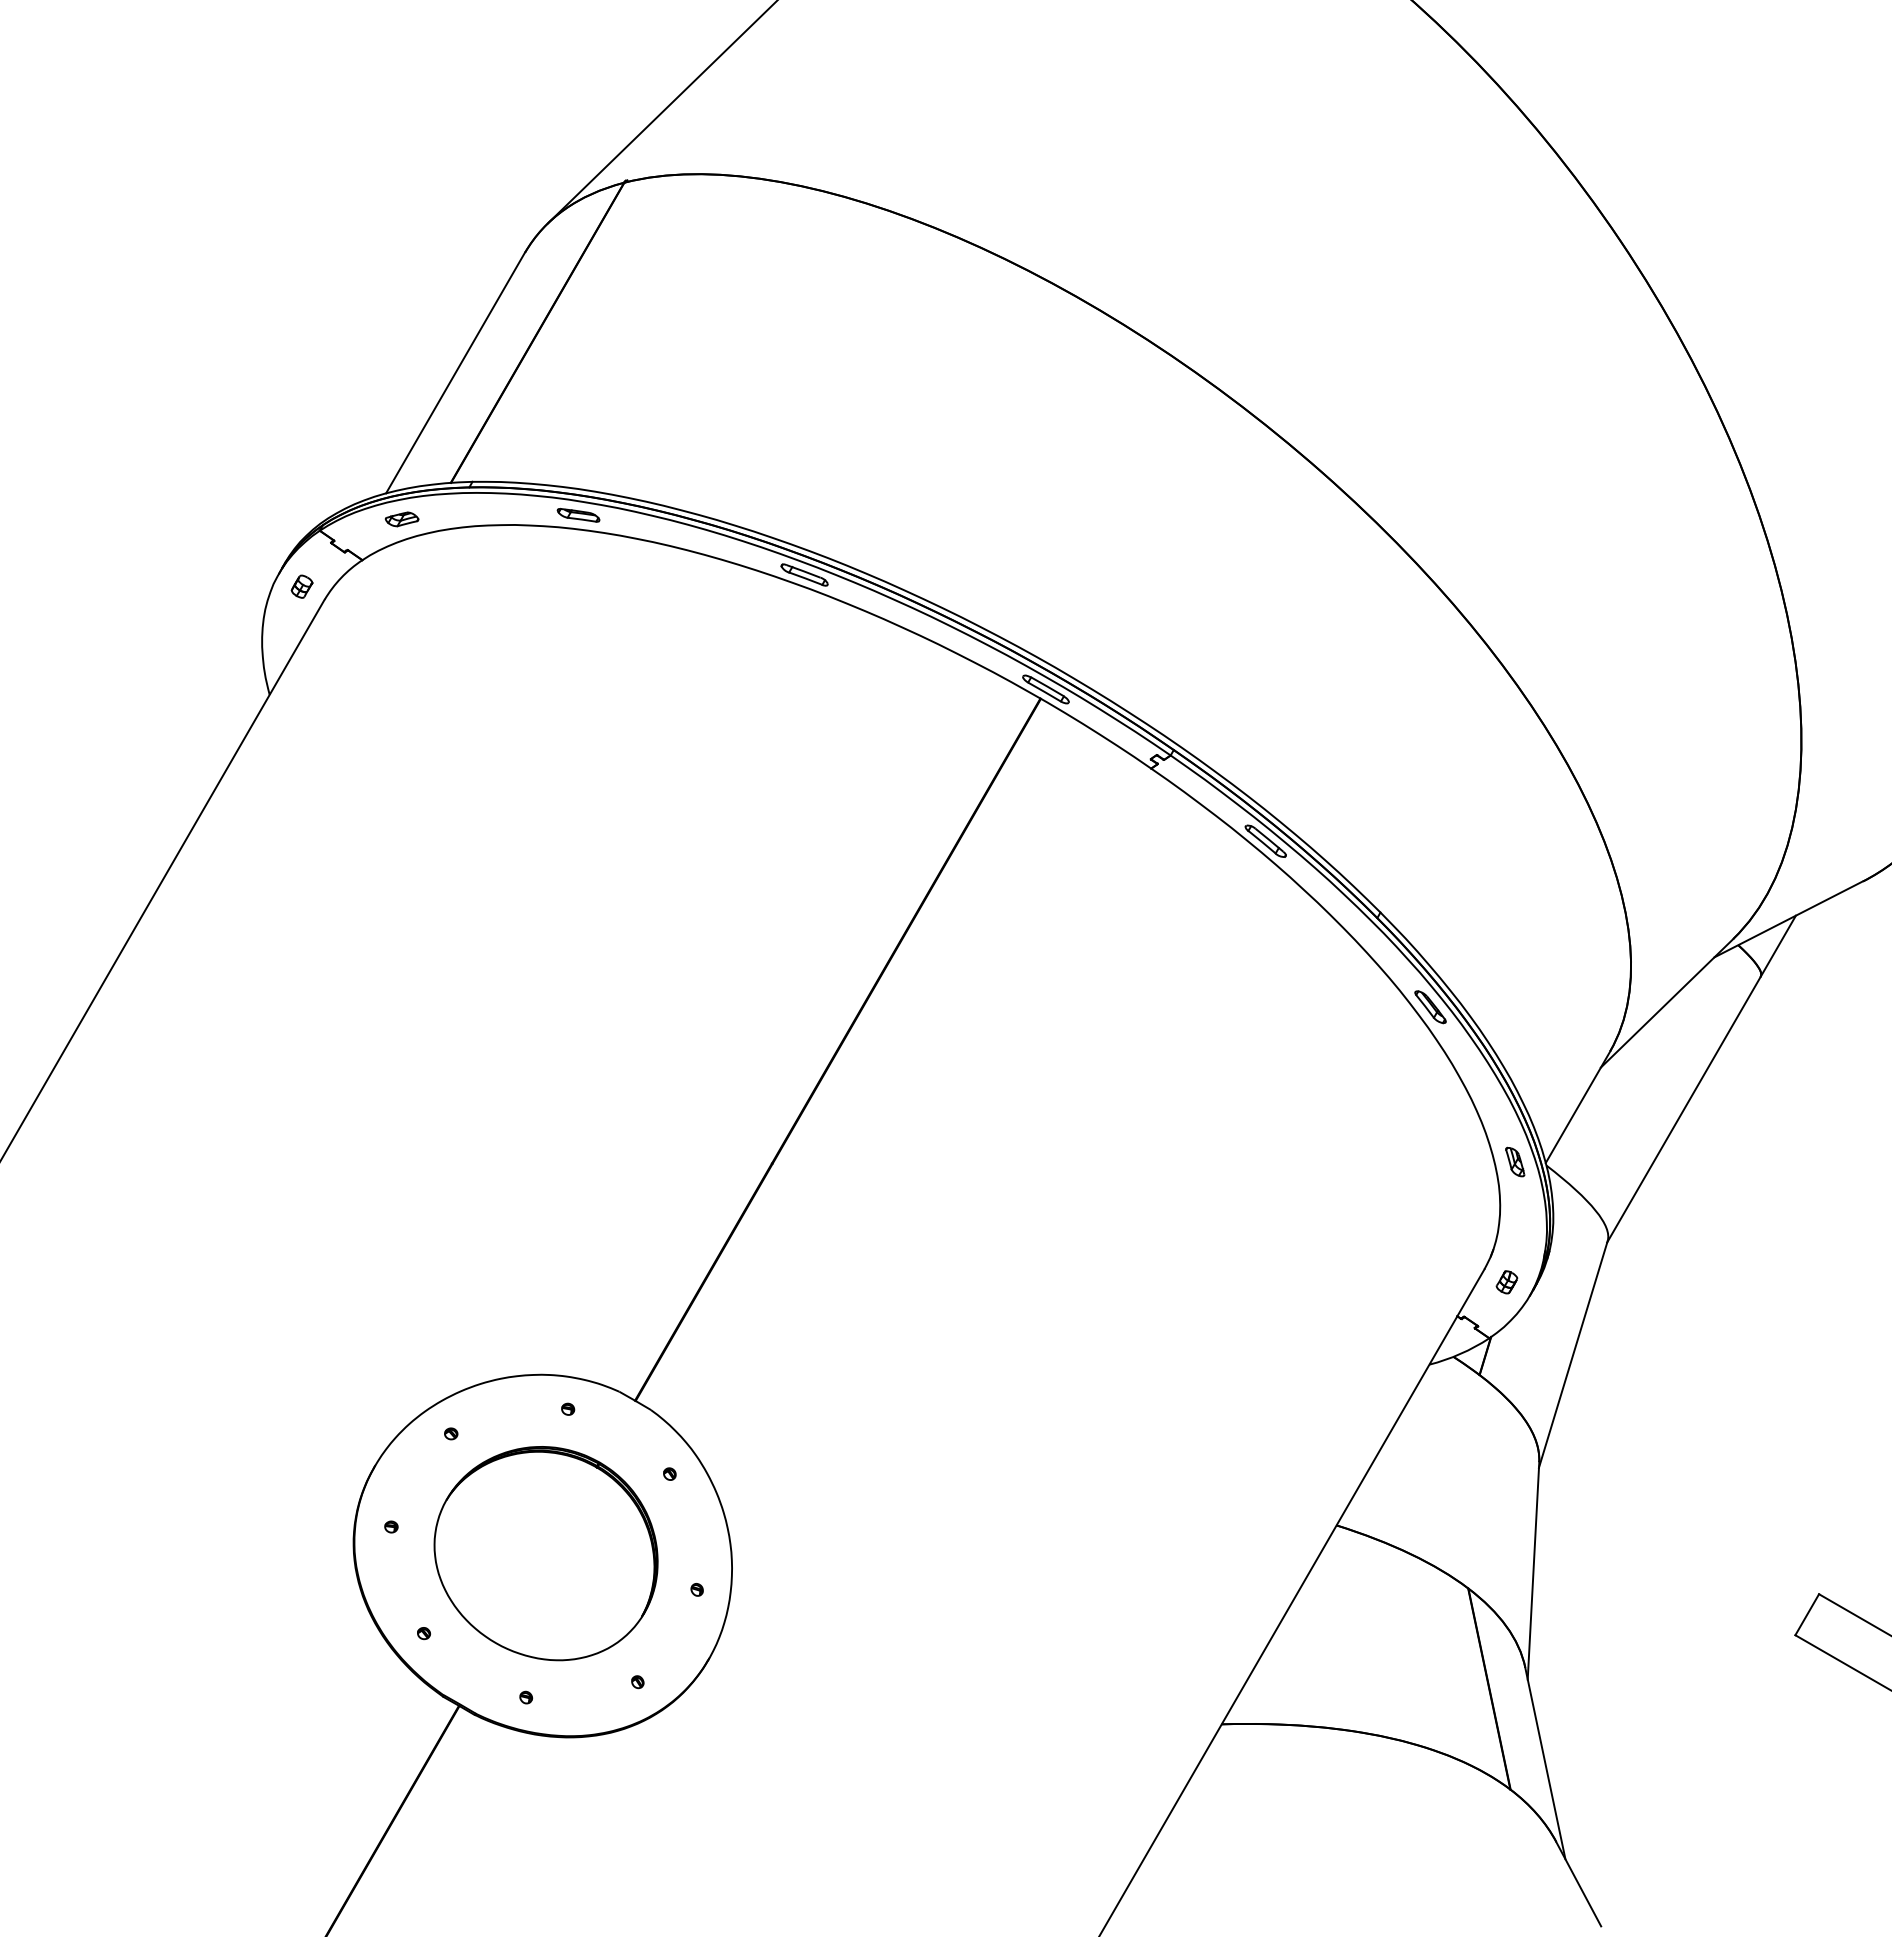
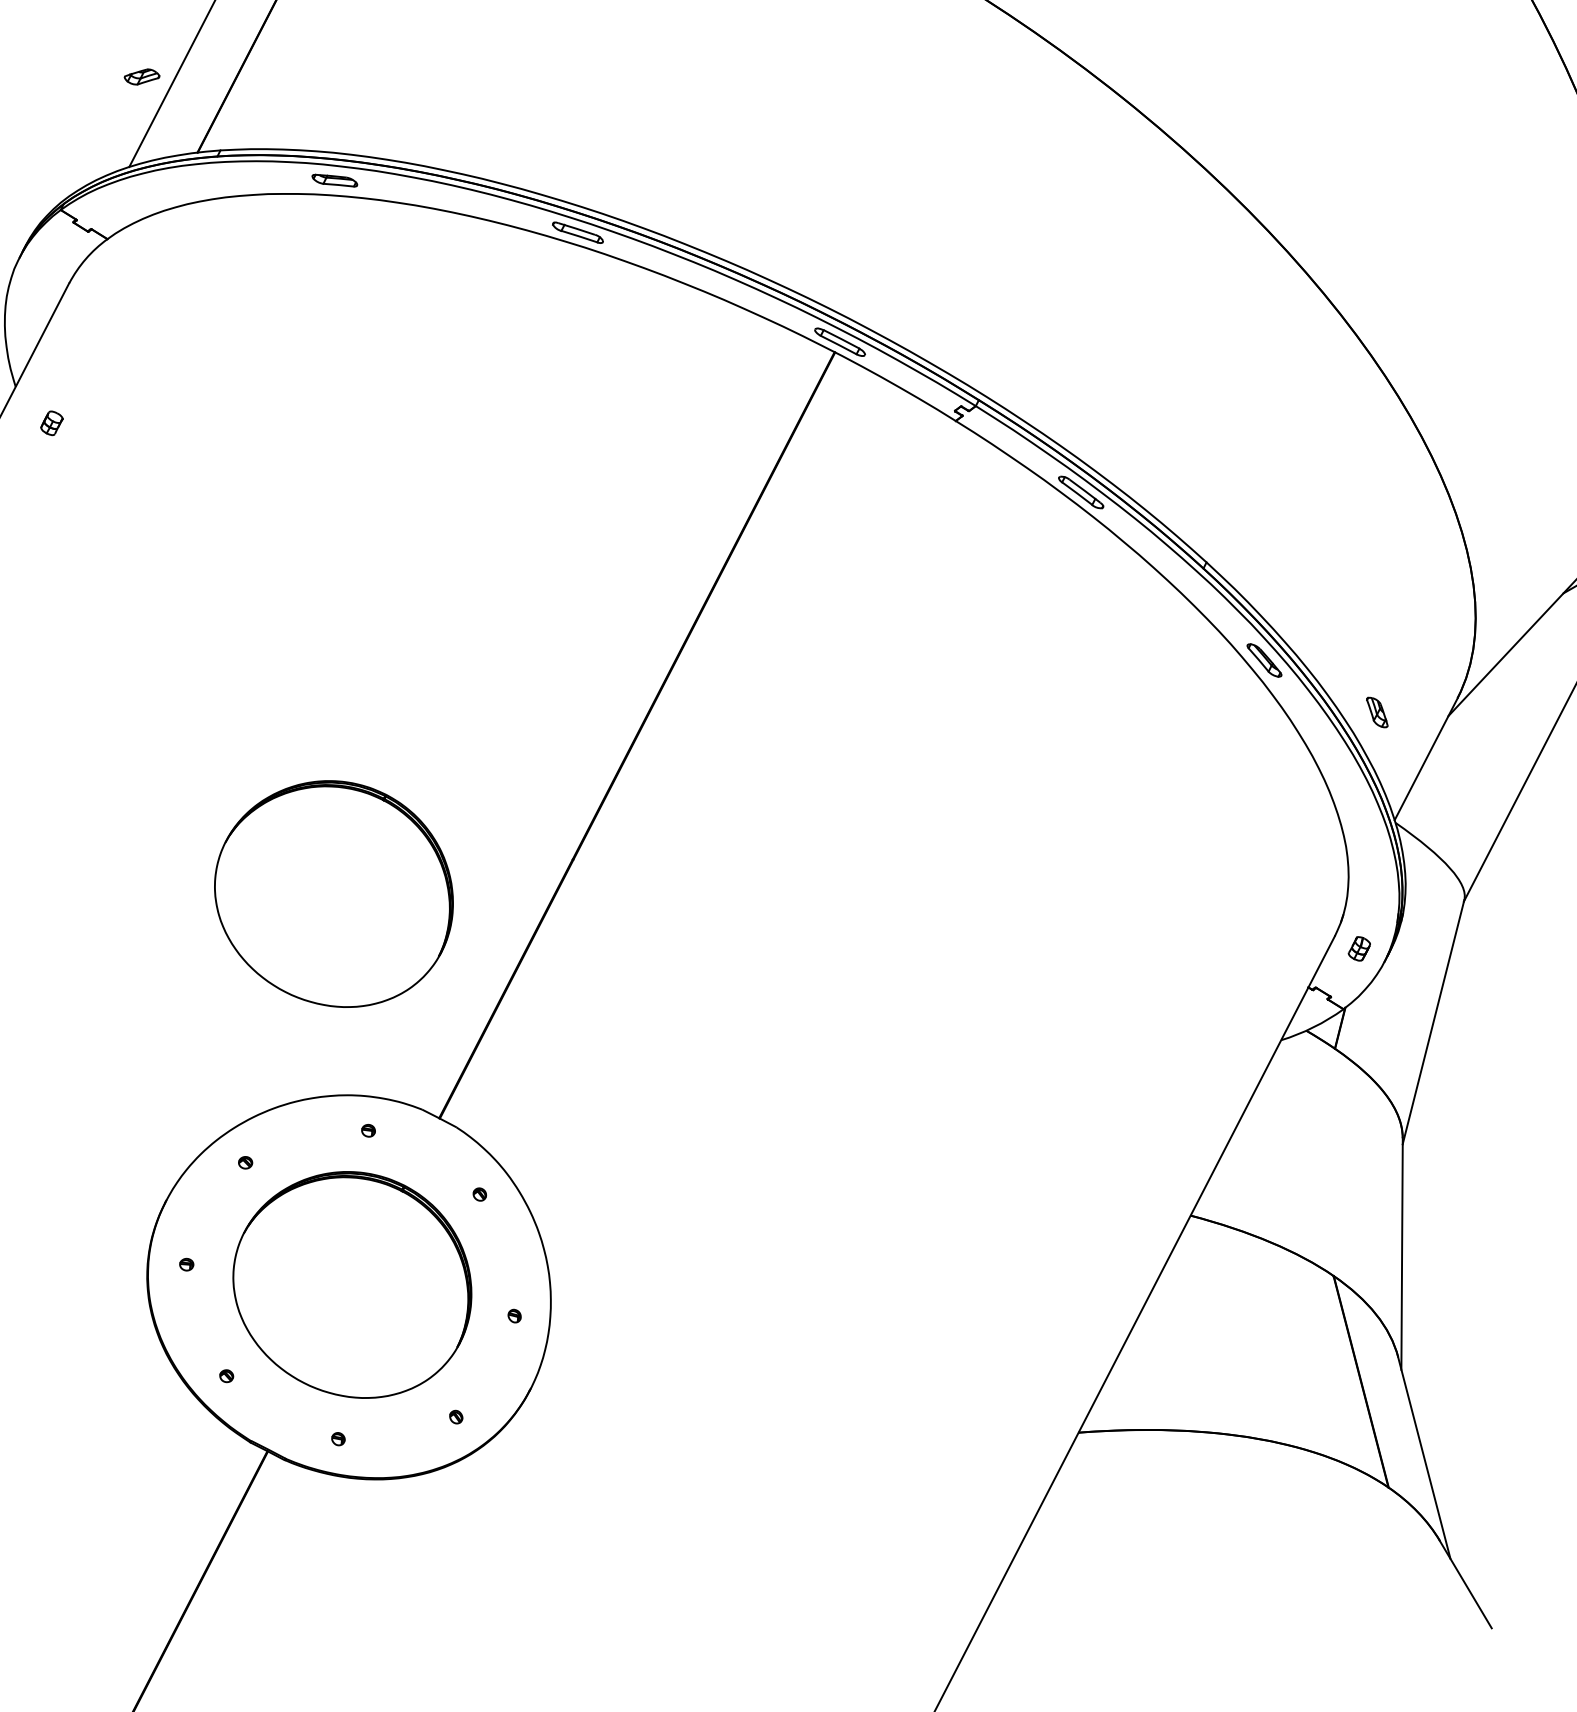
part: (401, 519) -> (141, 77), moved
part: (301, 586) -> (51, 423), moved
part: (1515, 1161) -> (1377, 711), moved
part: (545, 1185) -> (333, 894), added

